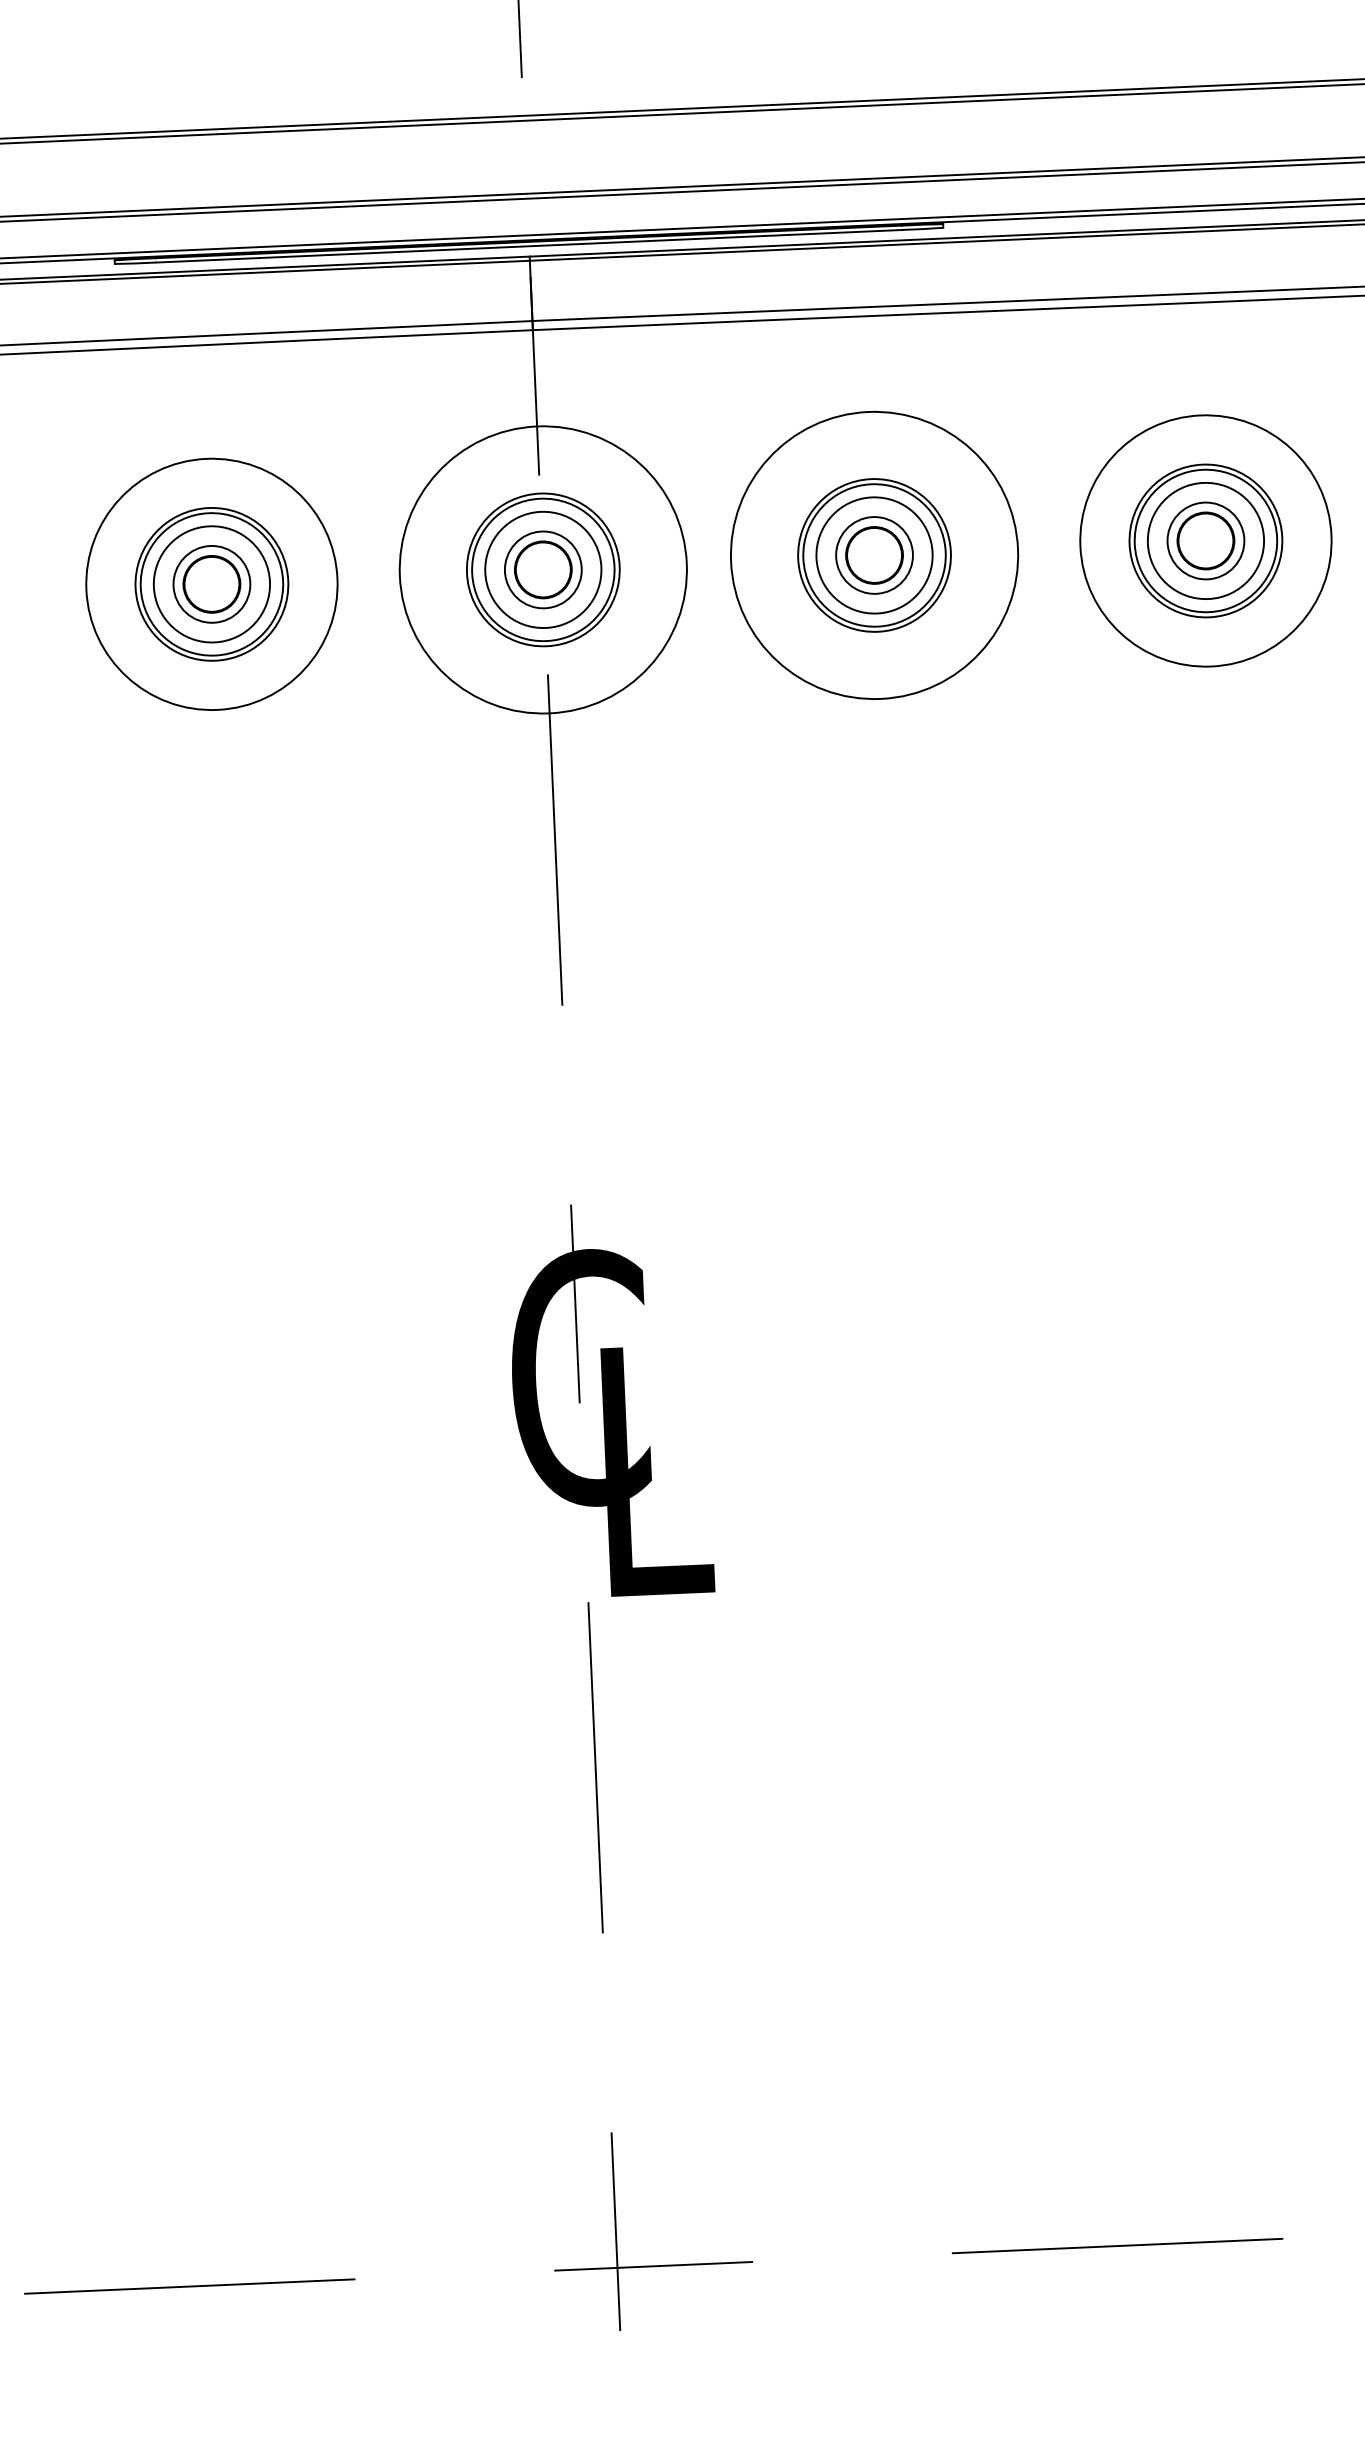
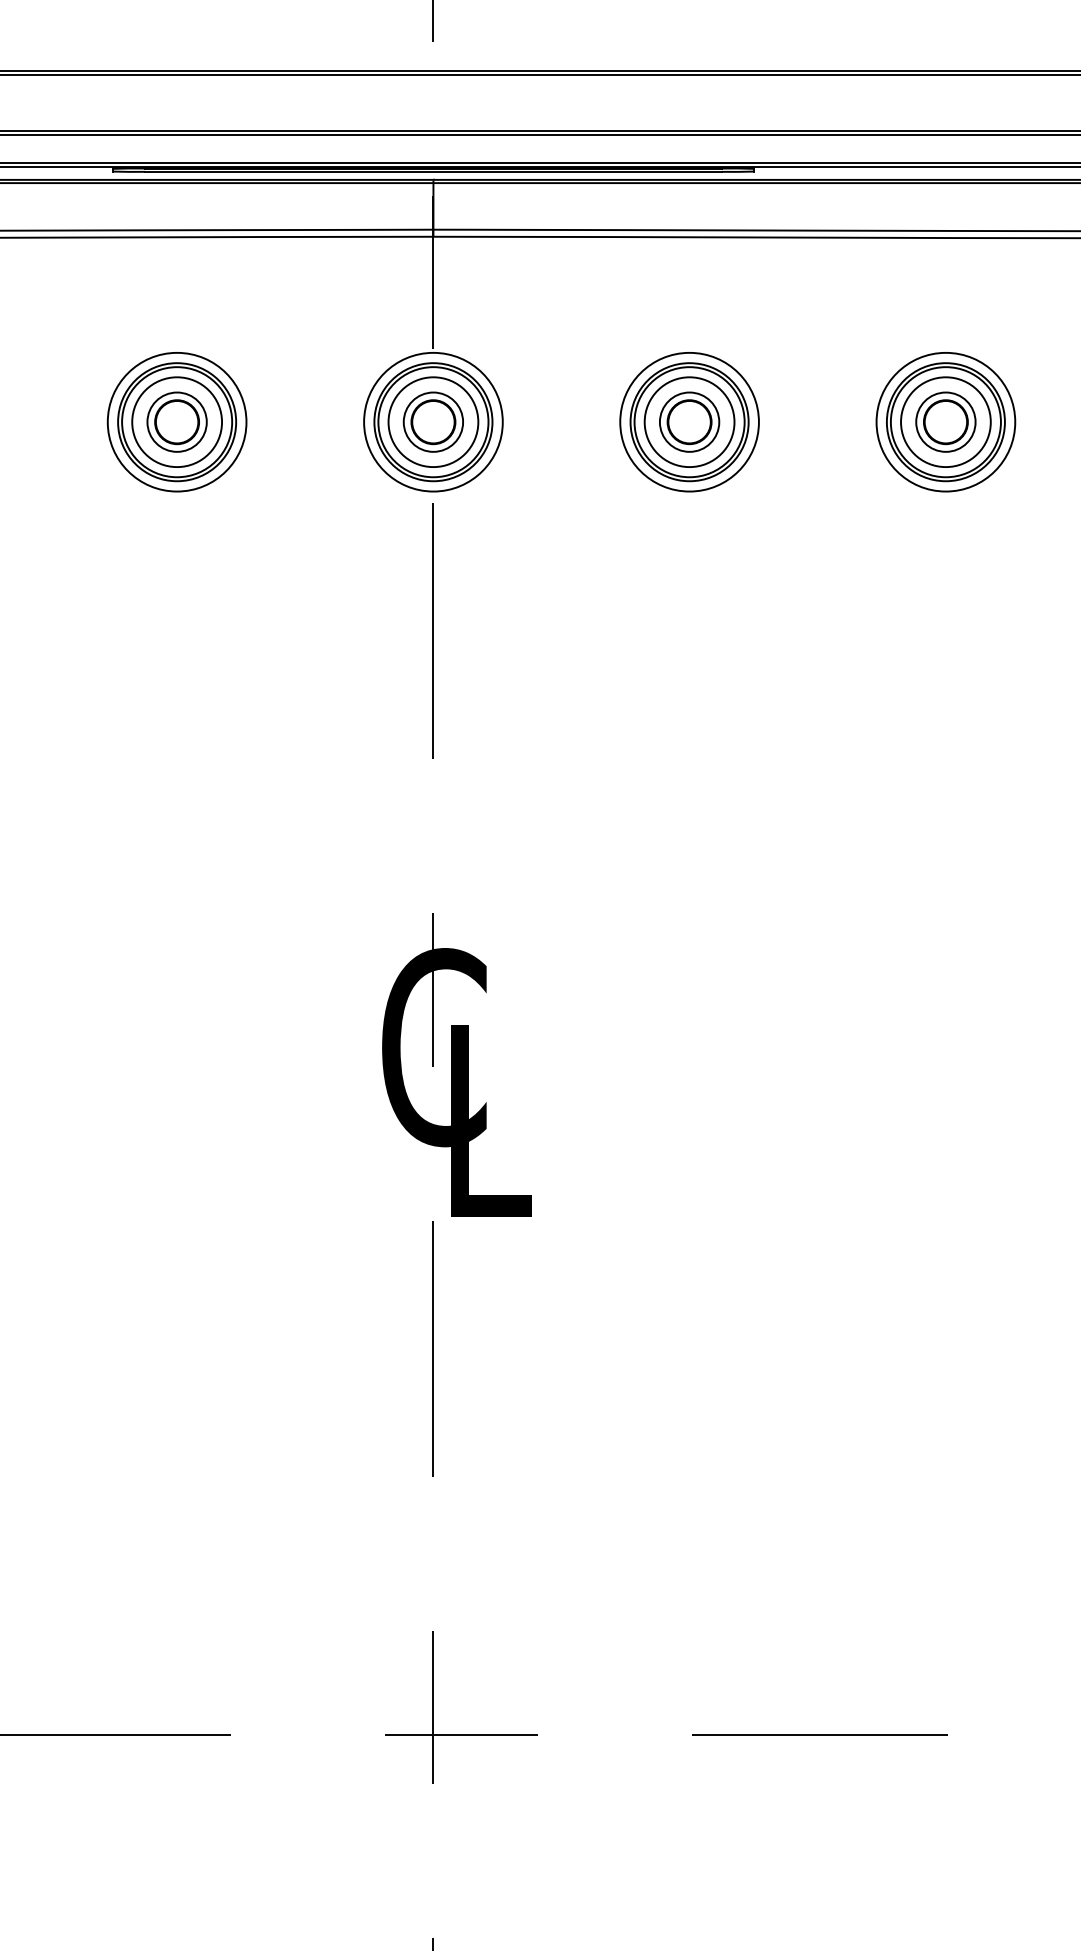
circle: (1205, 540) -> (945, 421), size x0.71
circle: (874, 554) -> (689, 421), size x0.62
circle: (543, 569) -> (433, 421), size x0.62
circle: (211, 583) -> (176, 421), size x0.71

